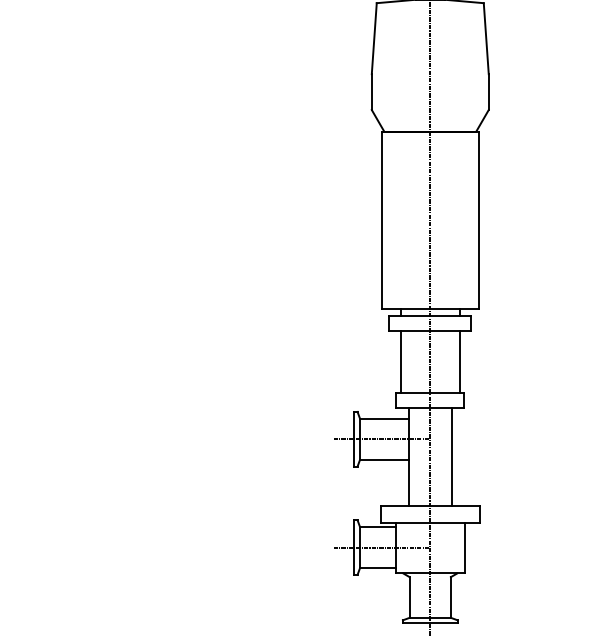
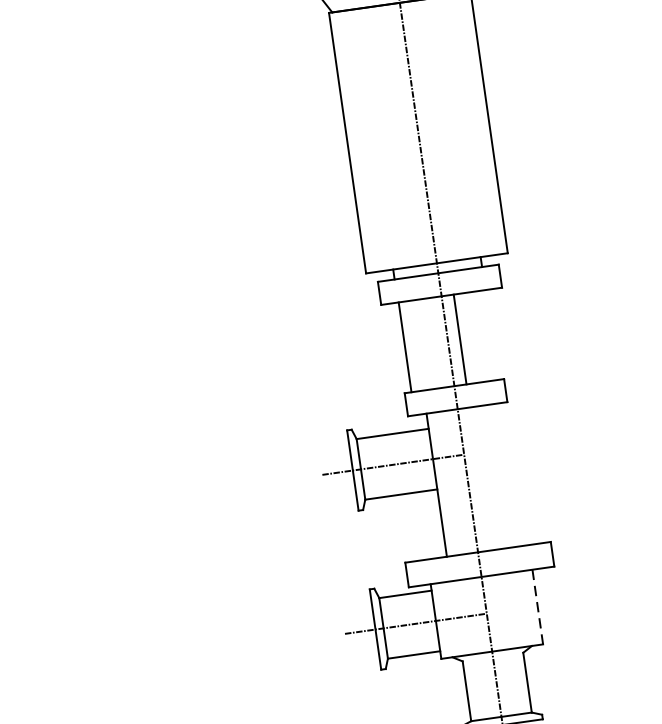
line: (459, 361) -> (459, 338), moved
line: (451, 456) -> (498, 475), removed
line: (464, 548) -> (537, 607), solid -> dashed

